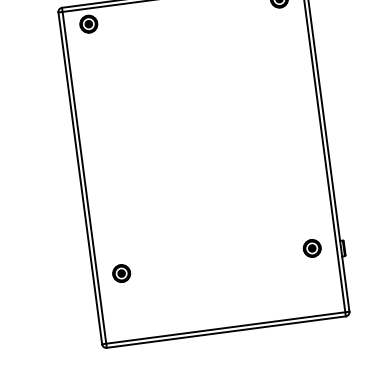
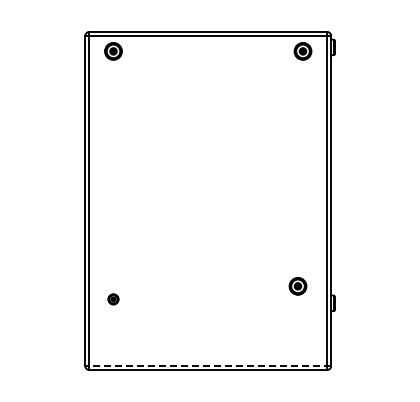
part: (311, 248) -> (297, 286), moved
part: (121, 273) -> (113, 299), size x0.6
line: (225, 327) -> (208, 365), solid -> dashed

